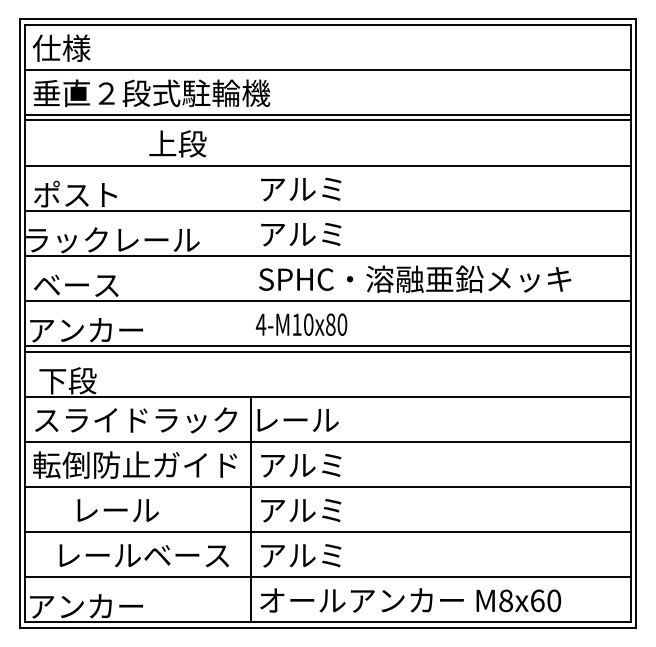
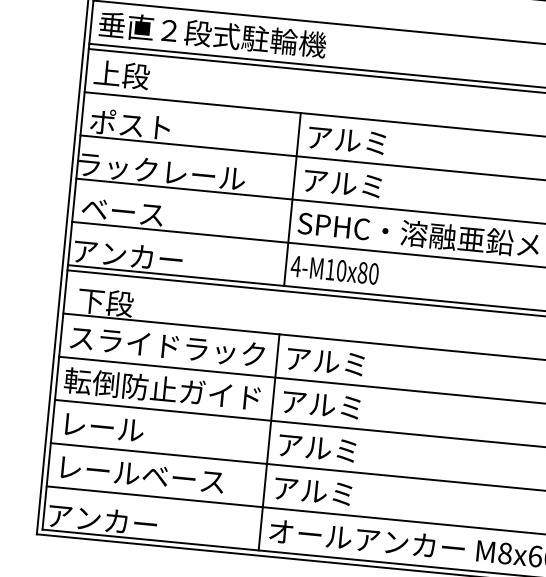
text: (177, 143) -> (121, 74), moved
line: (250, 255) -> (292, 199), added
text: (299, 420) -> (323, 361), レール -> アルミ
text: (117, 510) -> (104, 427), moved
text: (143, 555) -> (141, 474), moved

